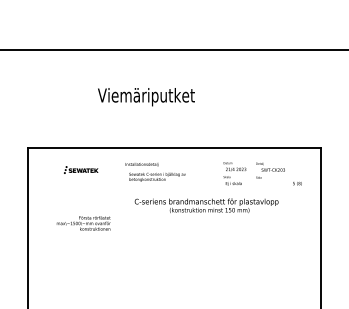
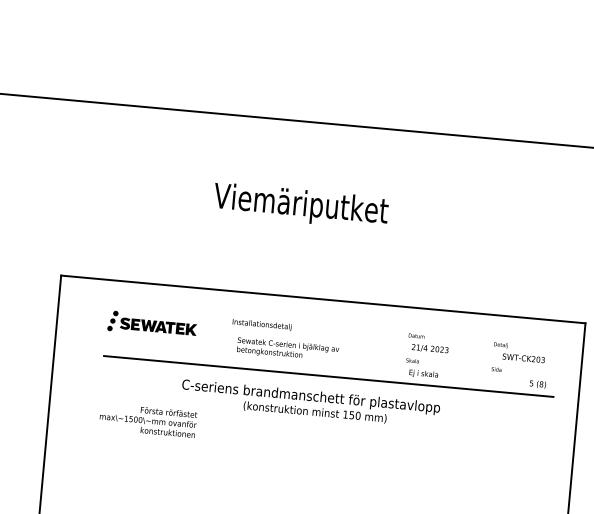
text: (146, 97) -> (301, 206), moved
part: (80, 169) -> (151, 323), size x1.43
text: (270, 170) -> (518, 358), moved
line: (181, 189) -> (329, 375), added
text: (206, 205) -> (310, 402), moved

